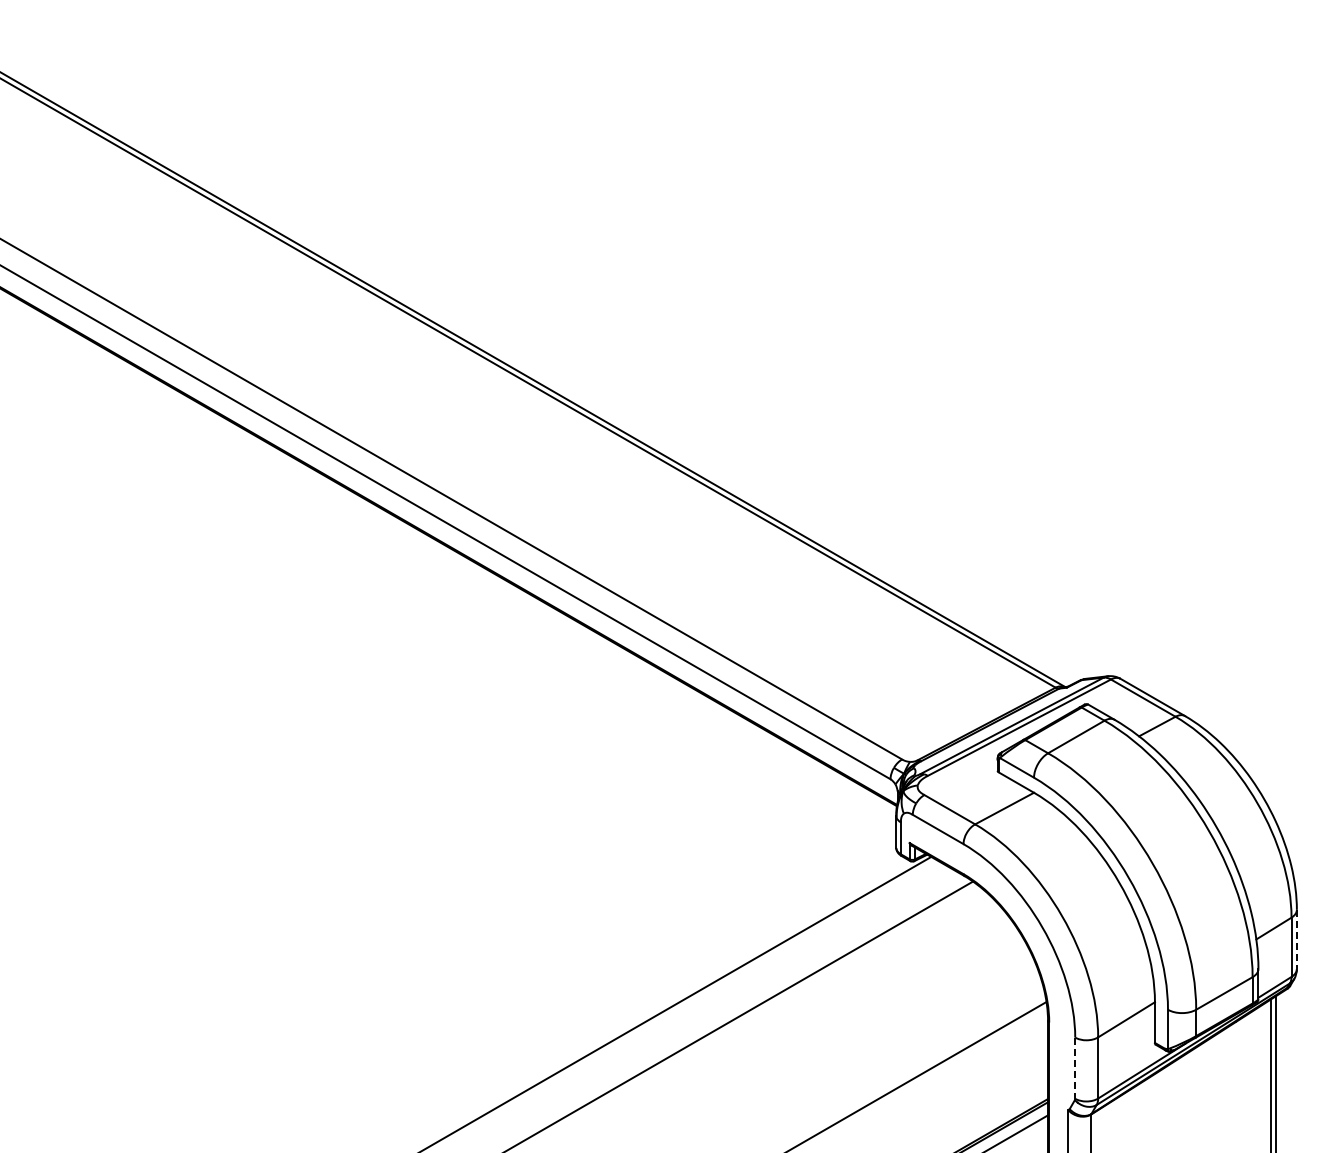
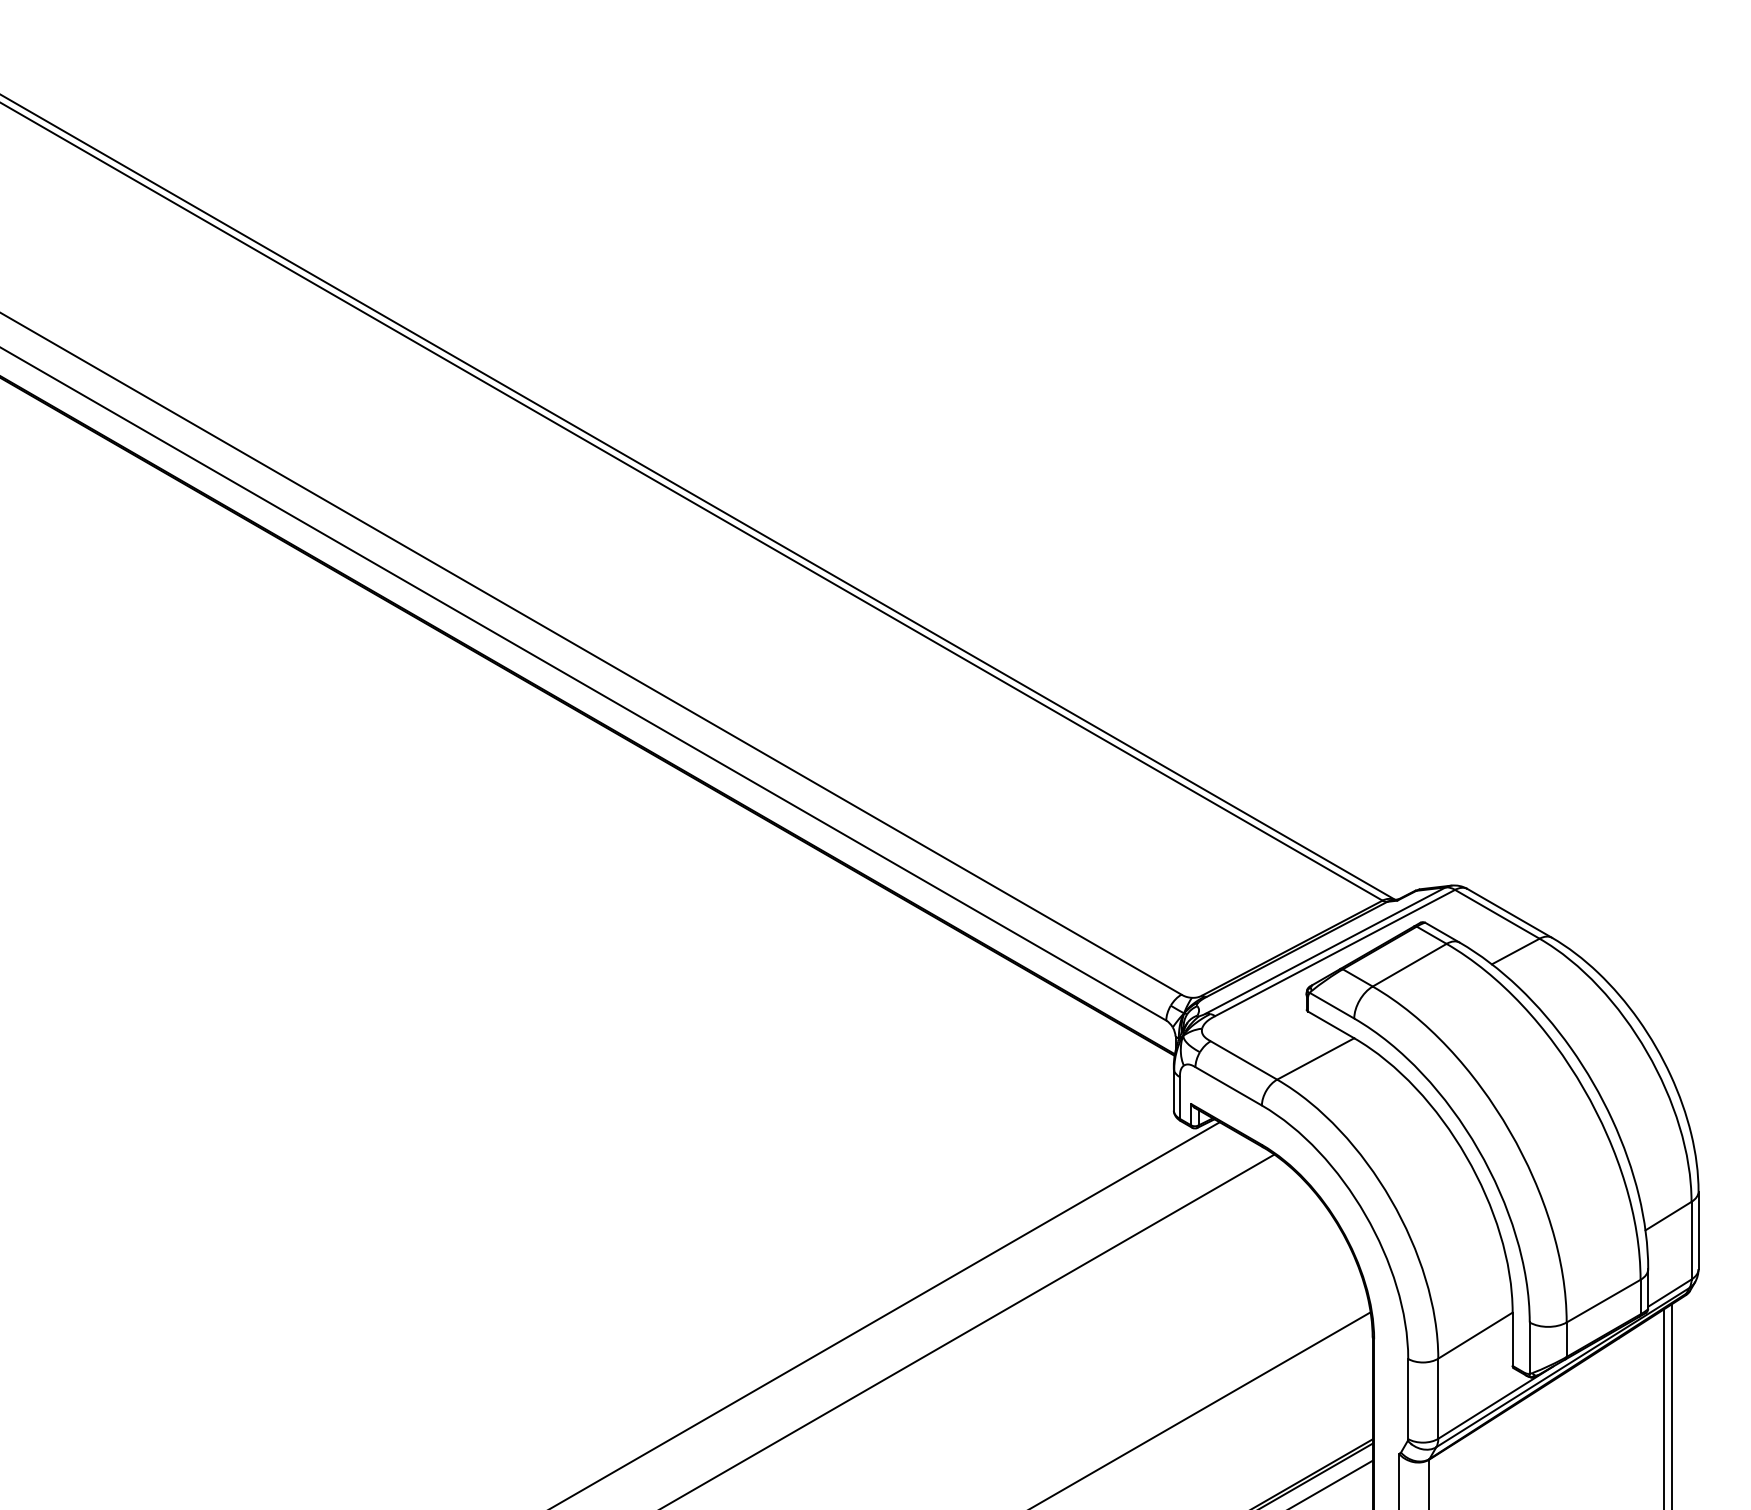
line: (1296, 939) -> (1698, 1230), dashed -> solid
line: (1075, 1068) -> (1408, 1399), dashed -> solid

